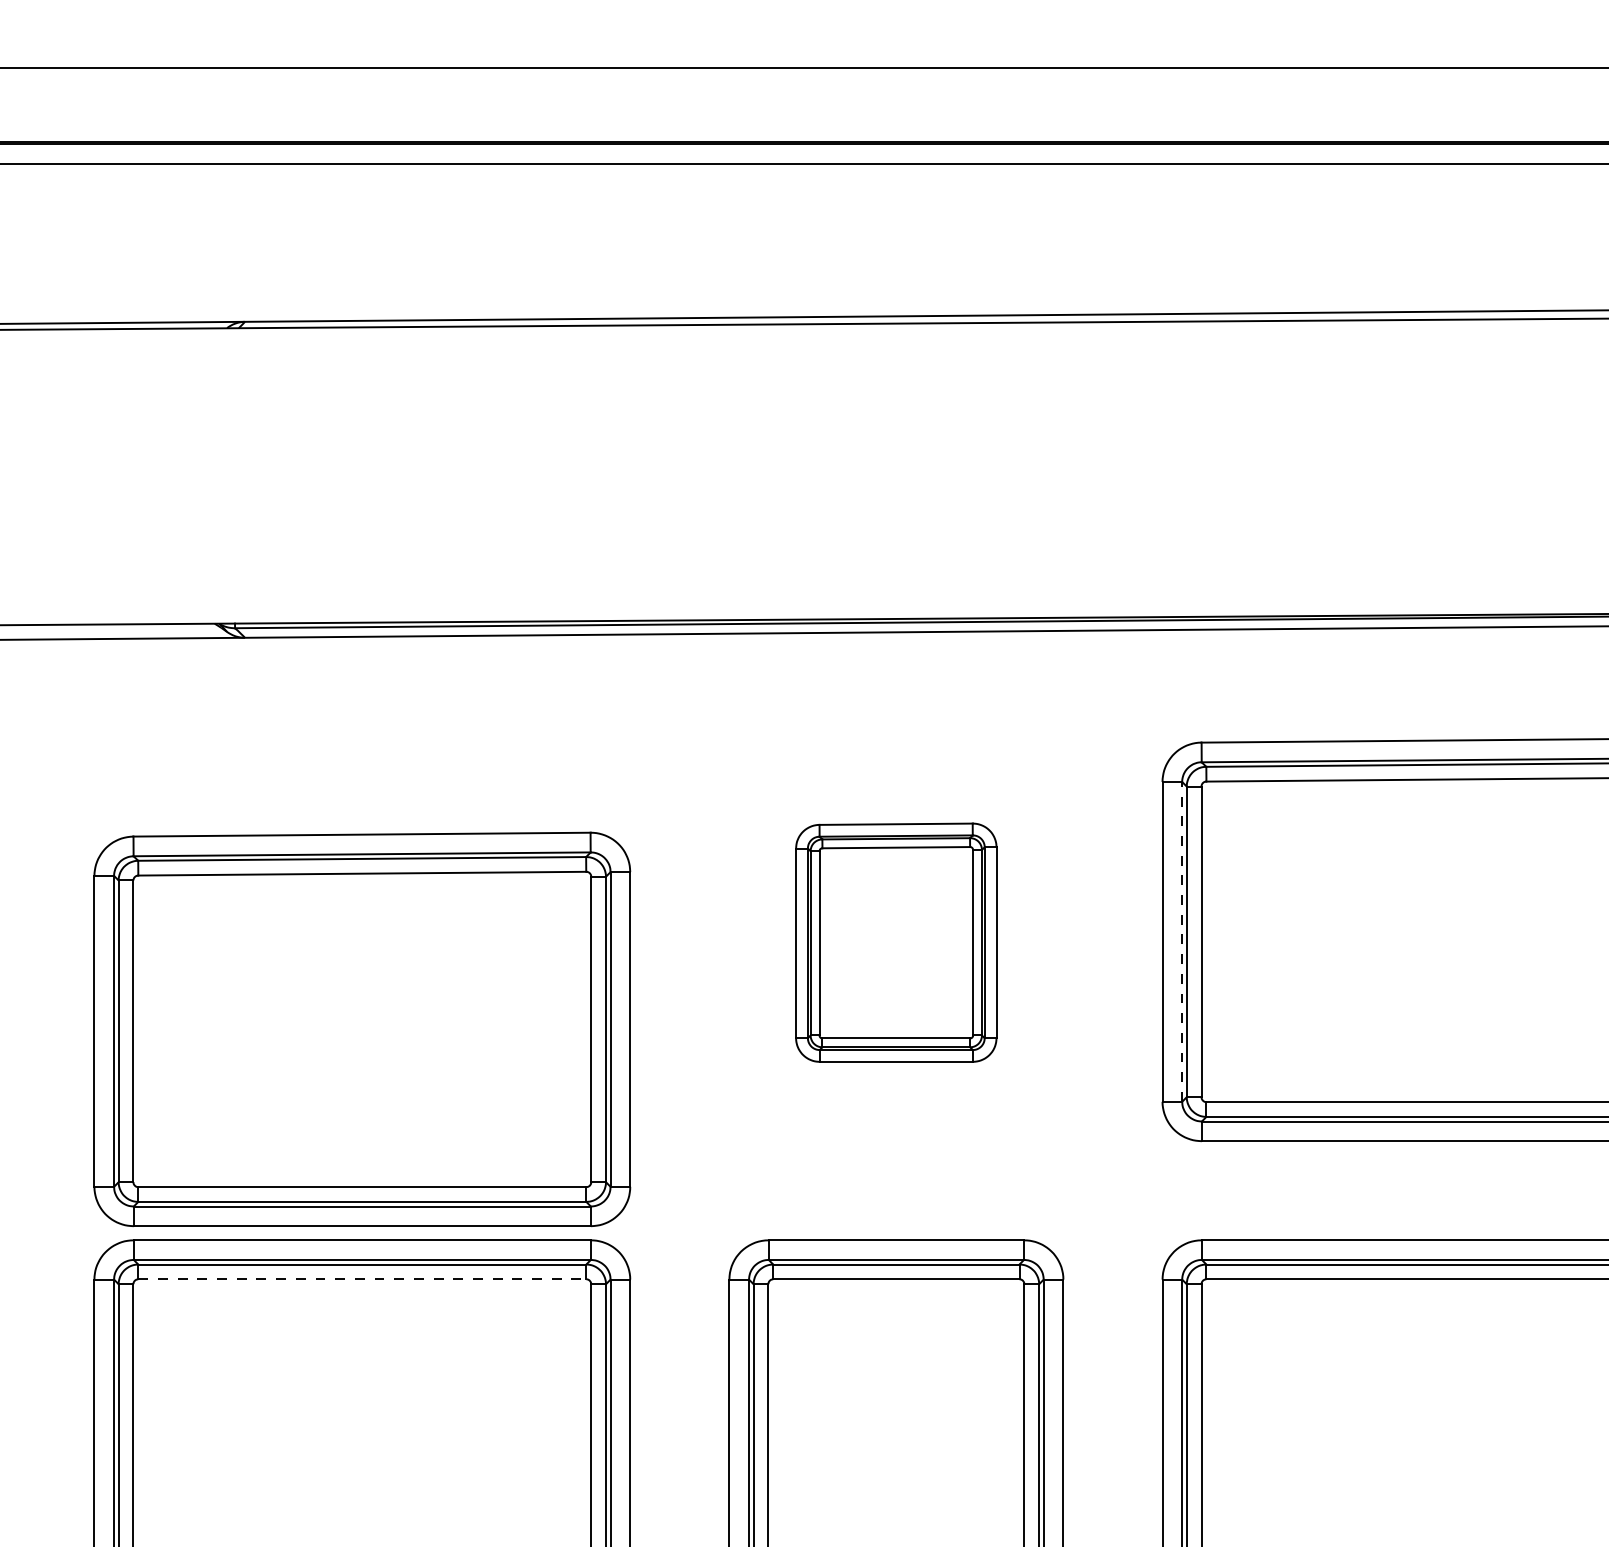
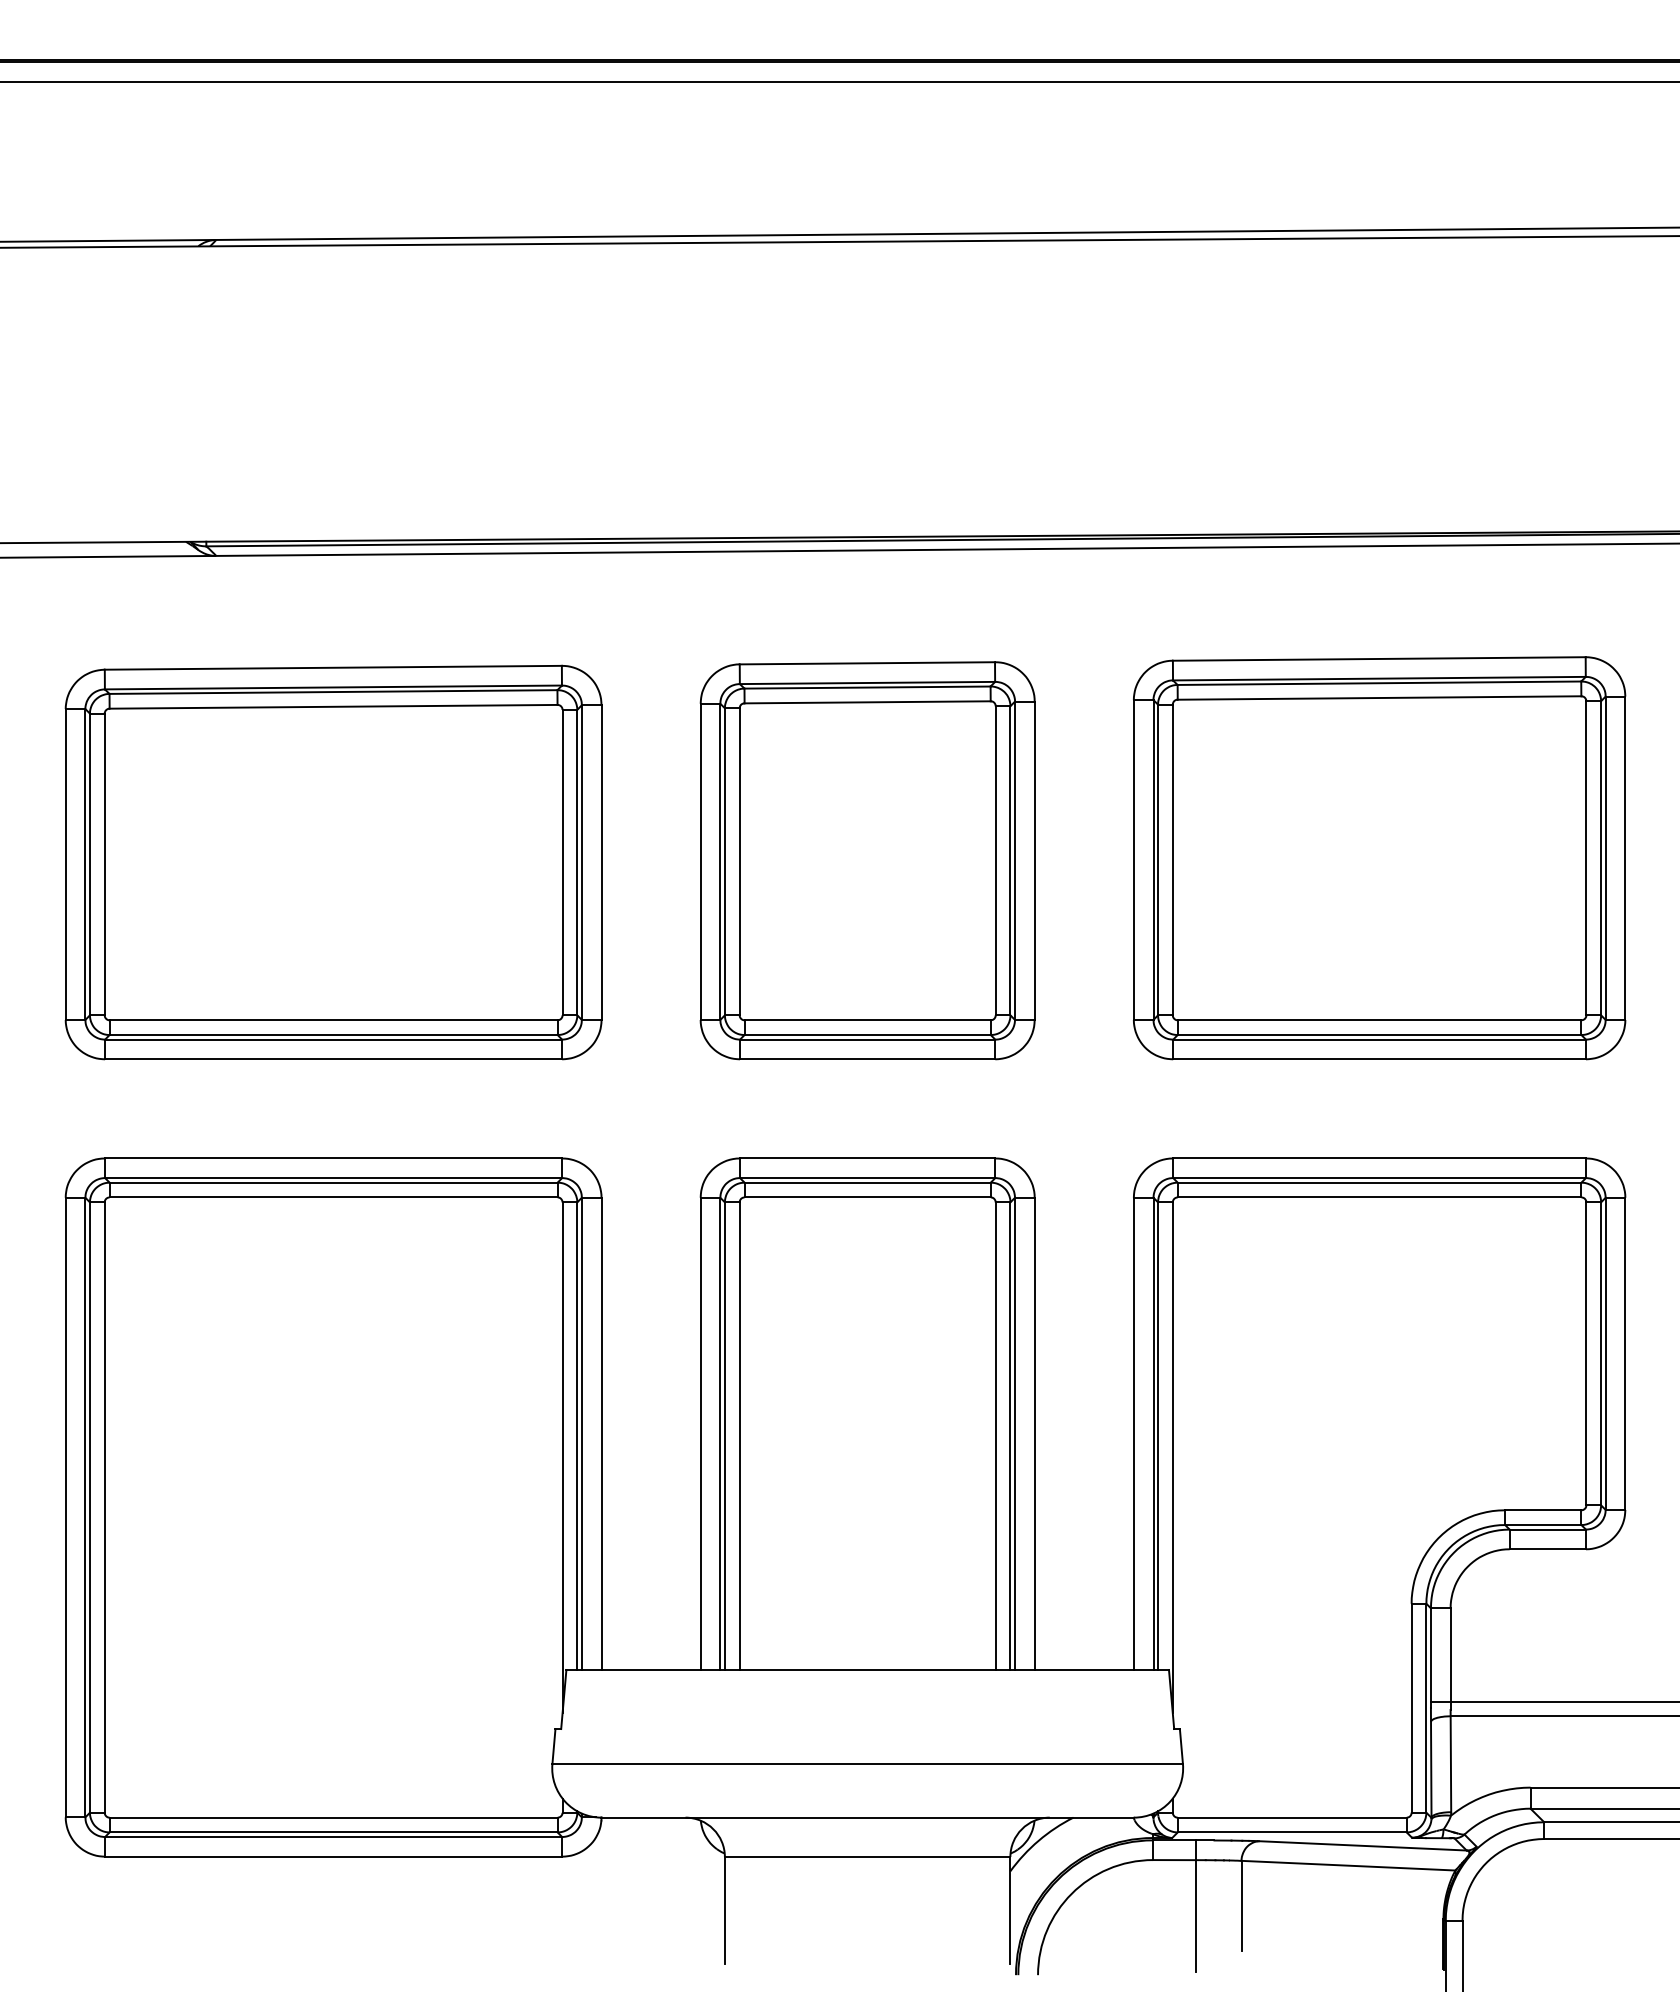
part: (896, 942) -> (867, 860), size x1.67
line: (1182, 942) -> (1153, 860), dashed -> solid
part: (362, 1029) -> (333, 862), moved
line: (363, 1279) -> (334, 1197), dashed -> solid

